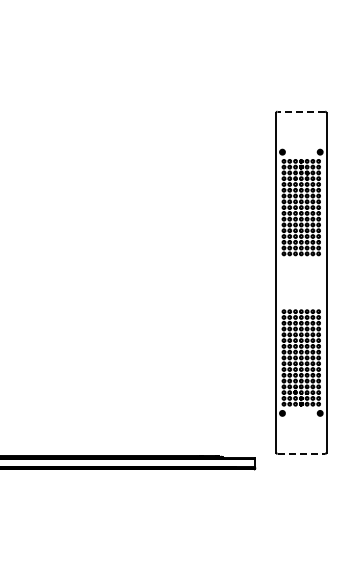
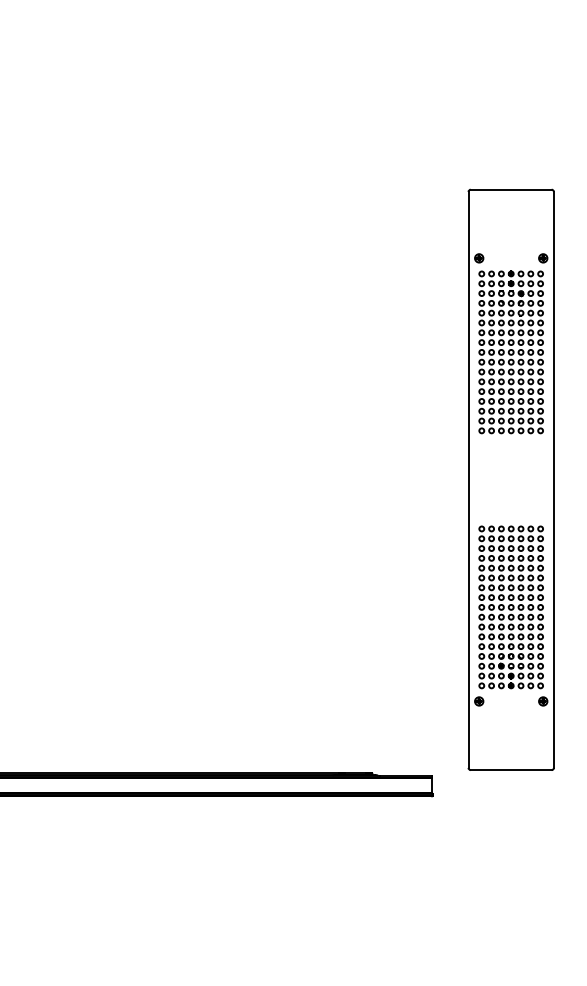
line: (301, 111) -> (511, 189), dashed -> solid
line: (301, 453) -> (511, 769), dashed -> solid

